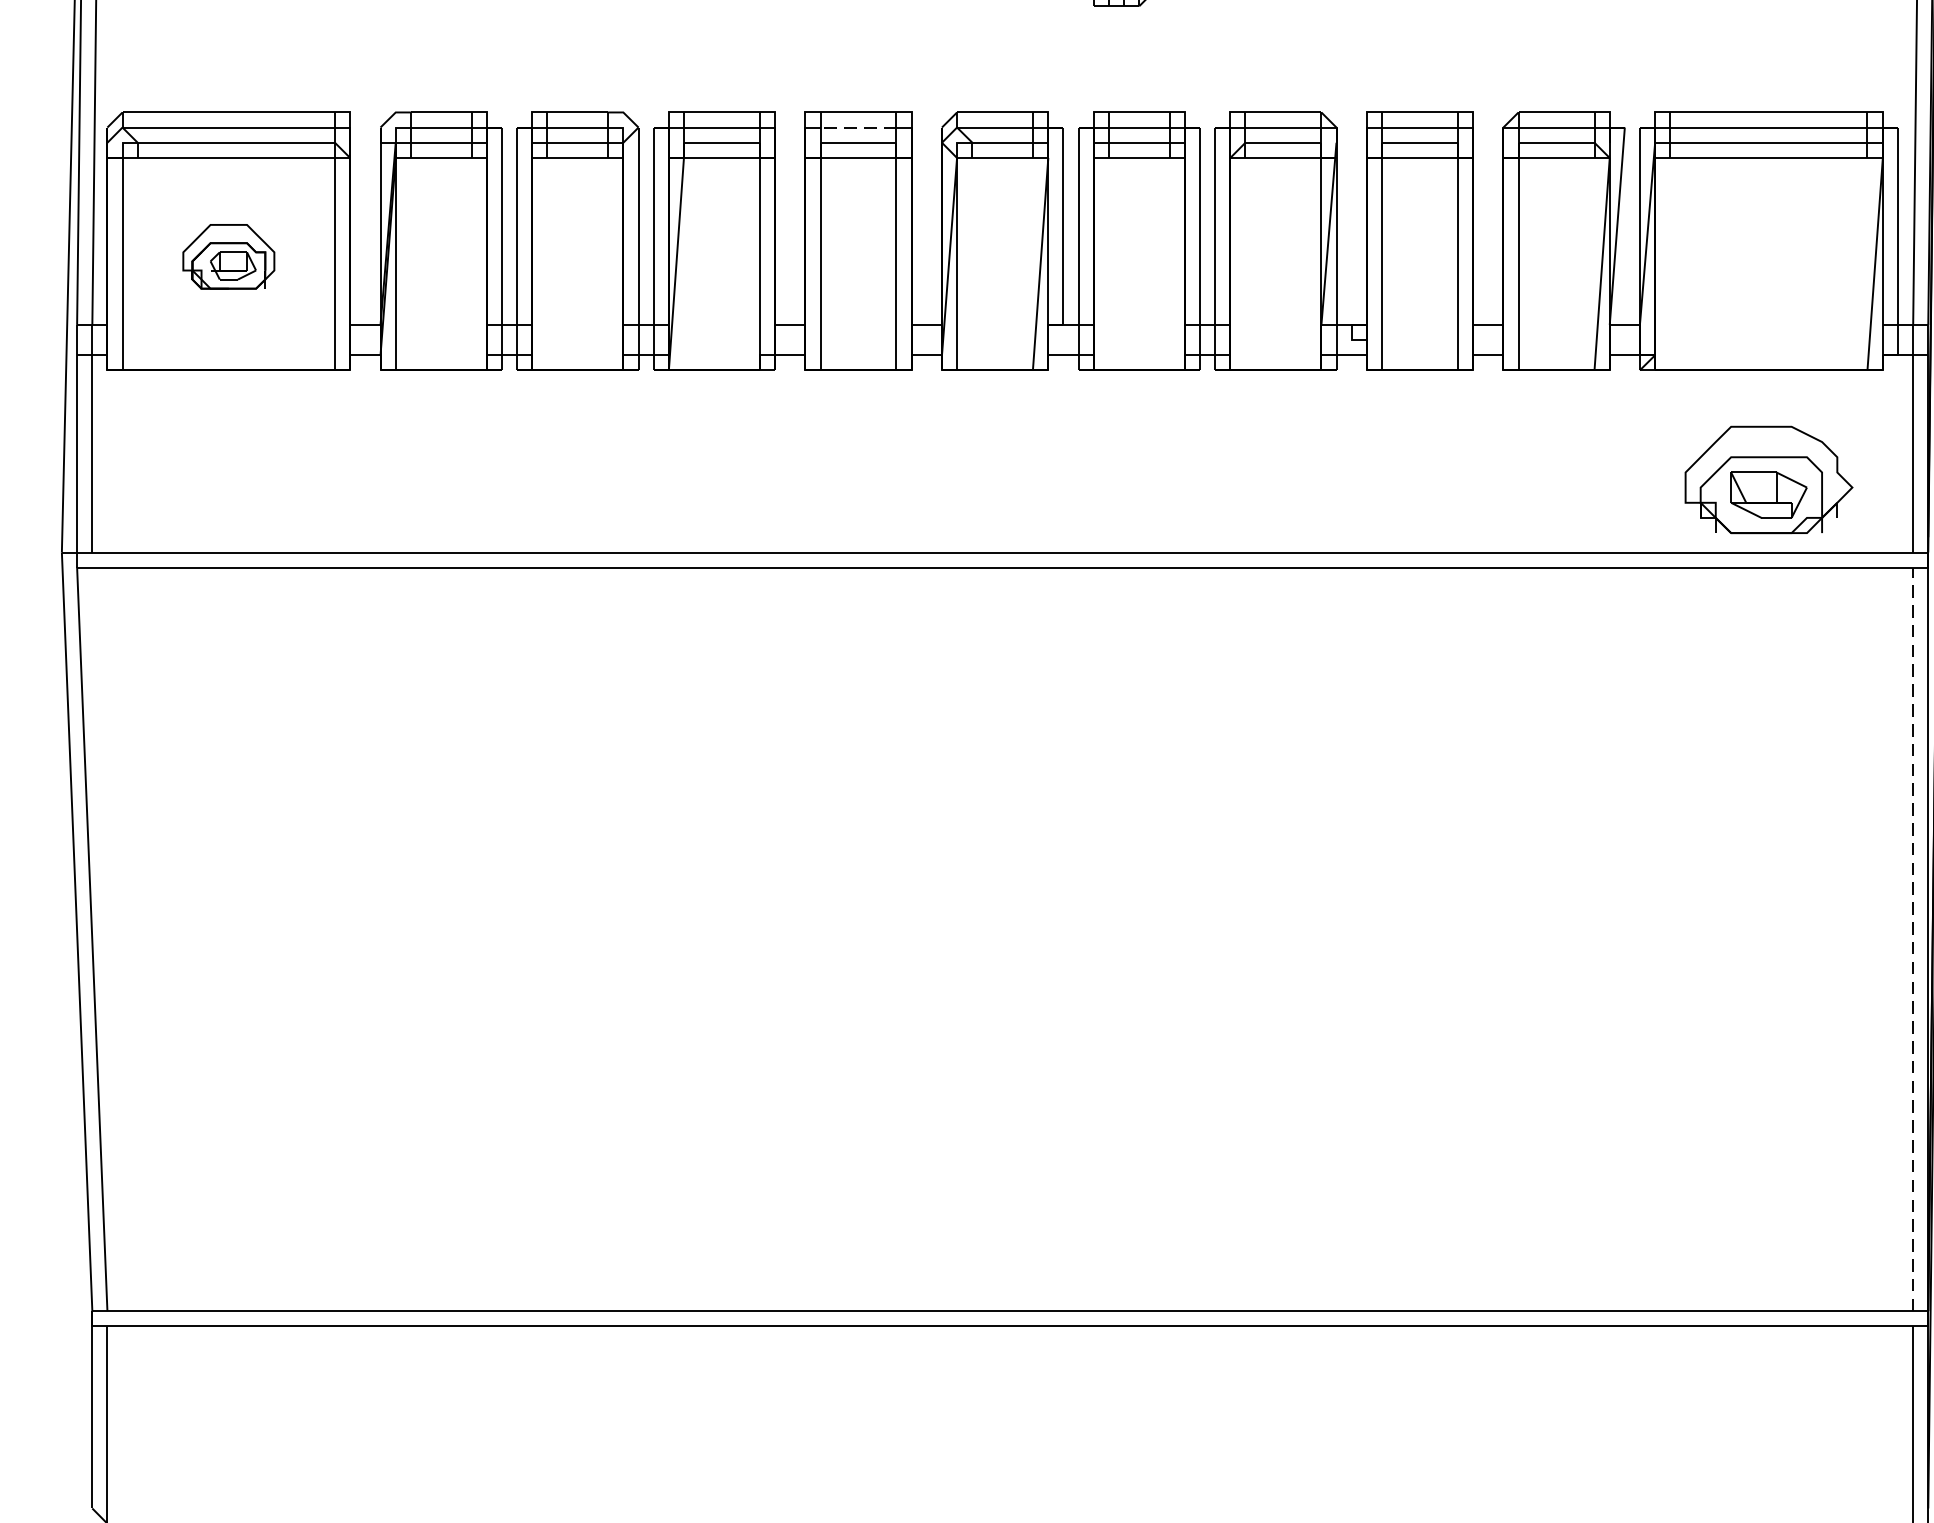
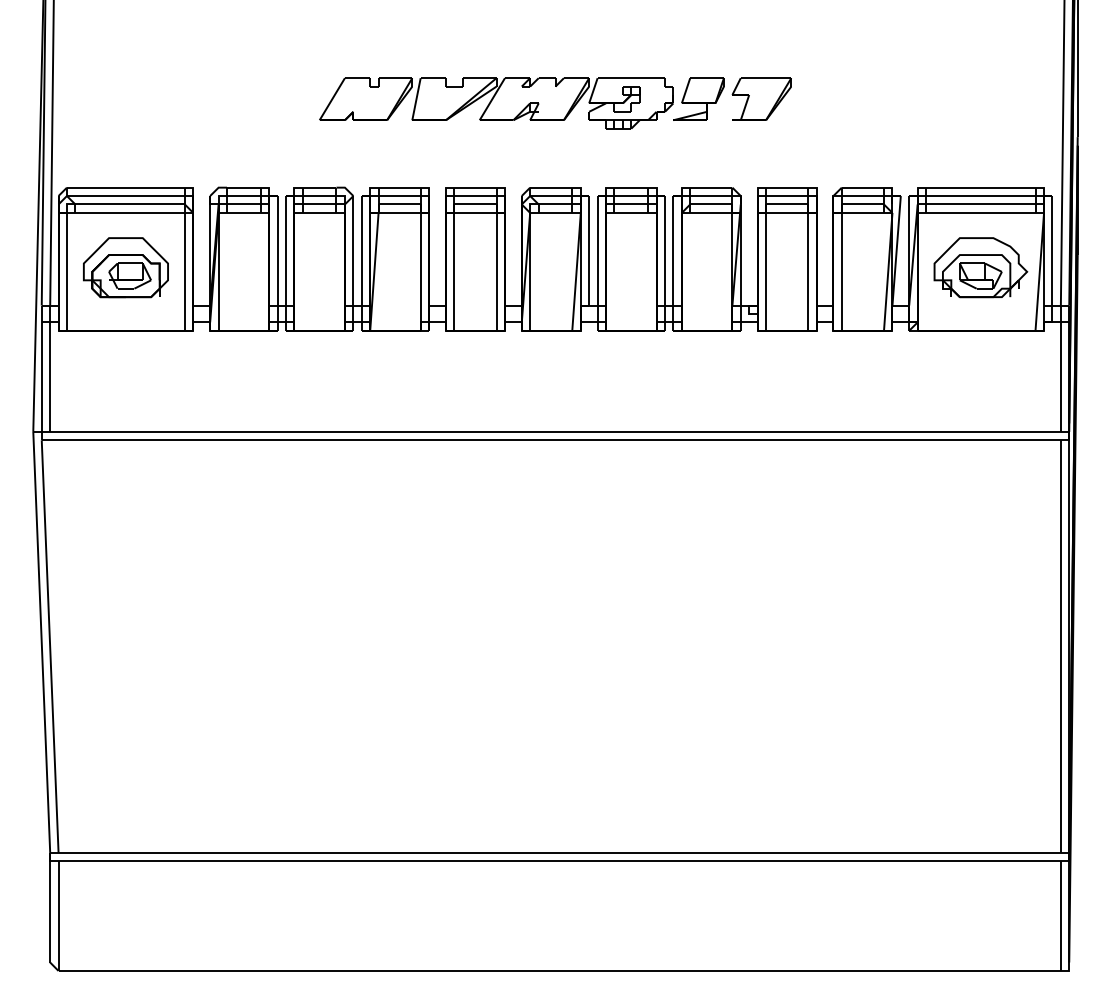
line: (856, 128) -> (474, 196), dashed -> solid
part: (228, 256) -> (125, 267), size x1.67
part: (1768, 479) -> (980, 267), moved
line: (1912, 939) -> (1060, 646), dashed -> solid

